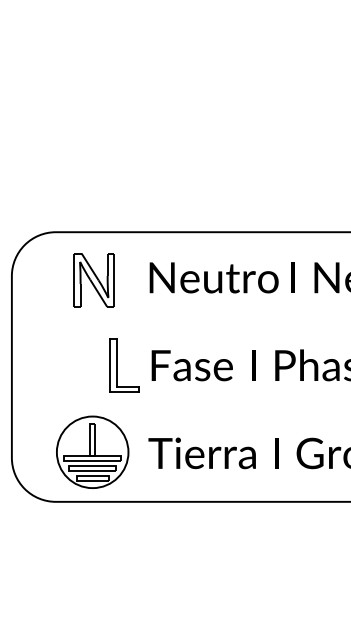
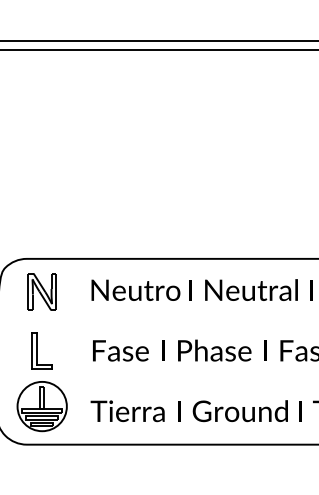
part: (93, 279) -> (41, 291), moved
part: (123, 365) -> (41, 350), moved
part: (91, 452) -> (41, 406), moved

